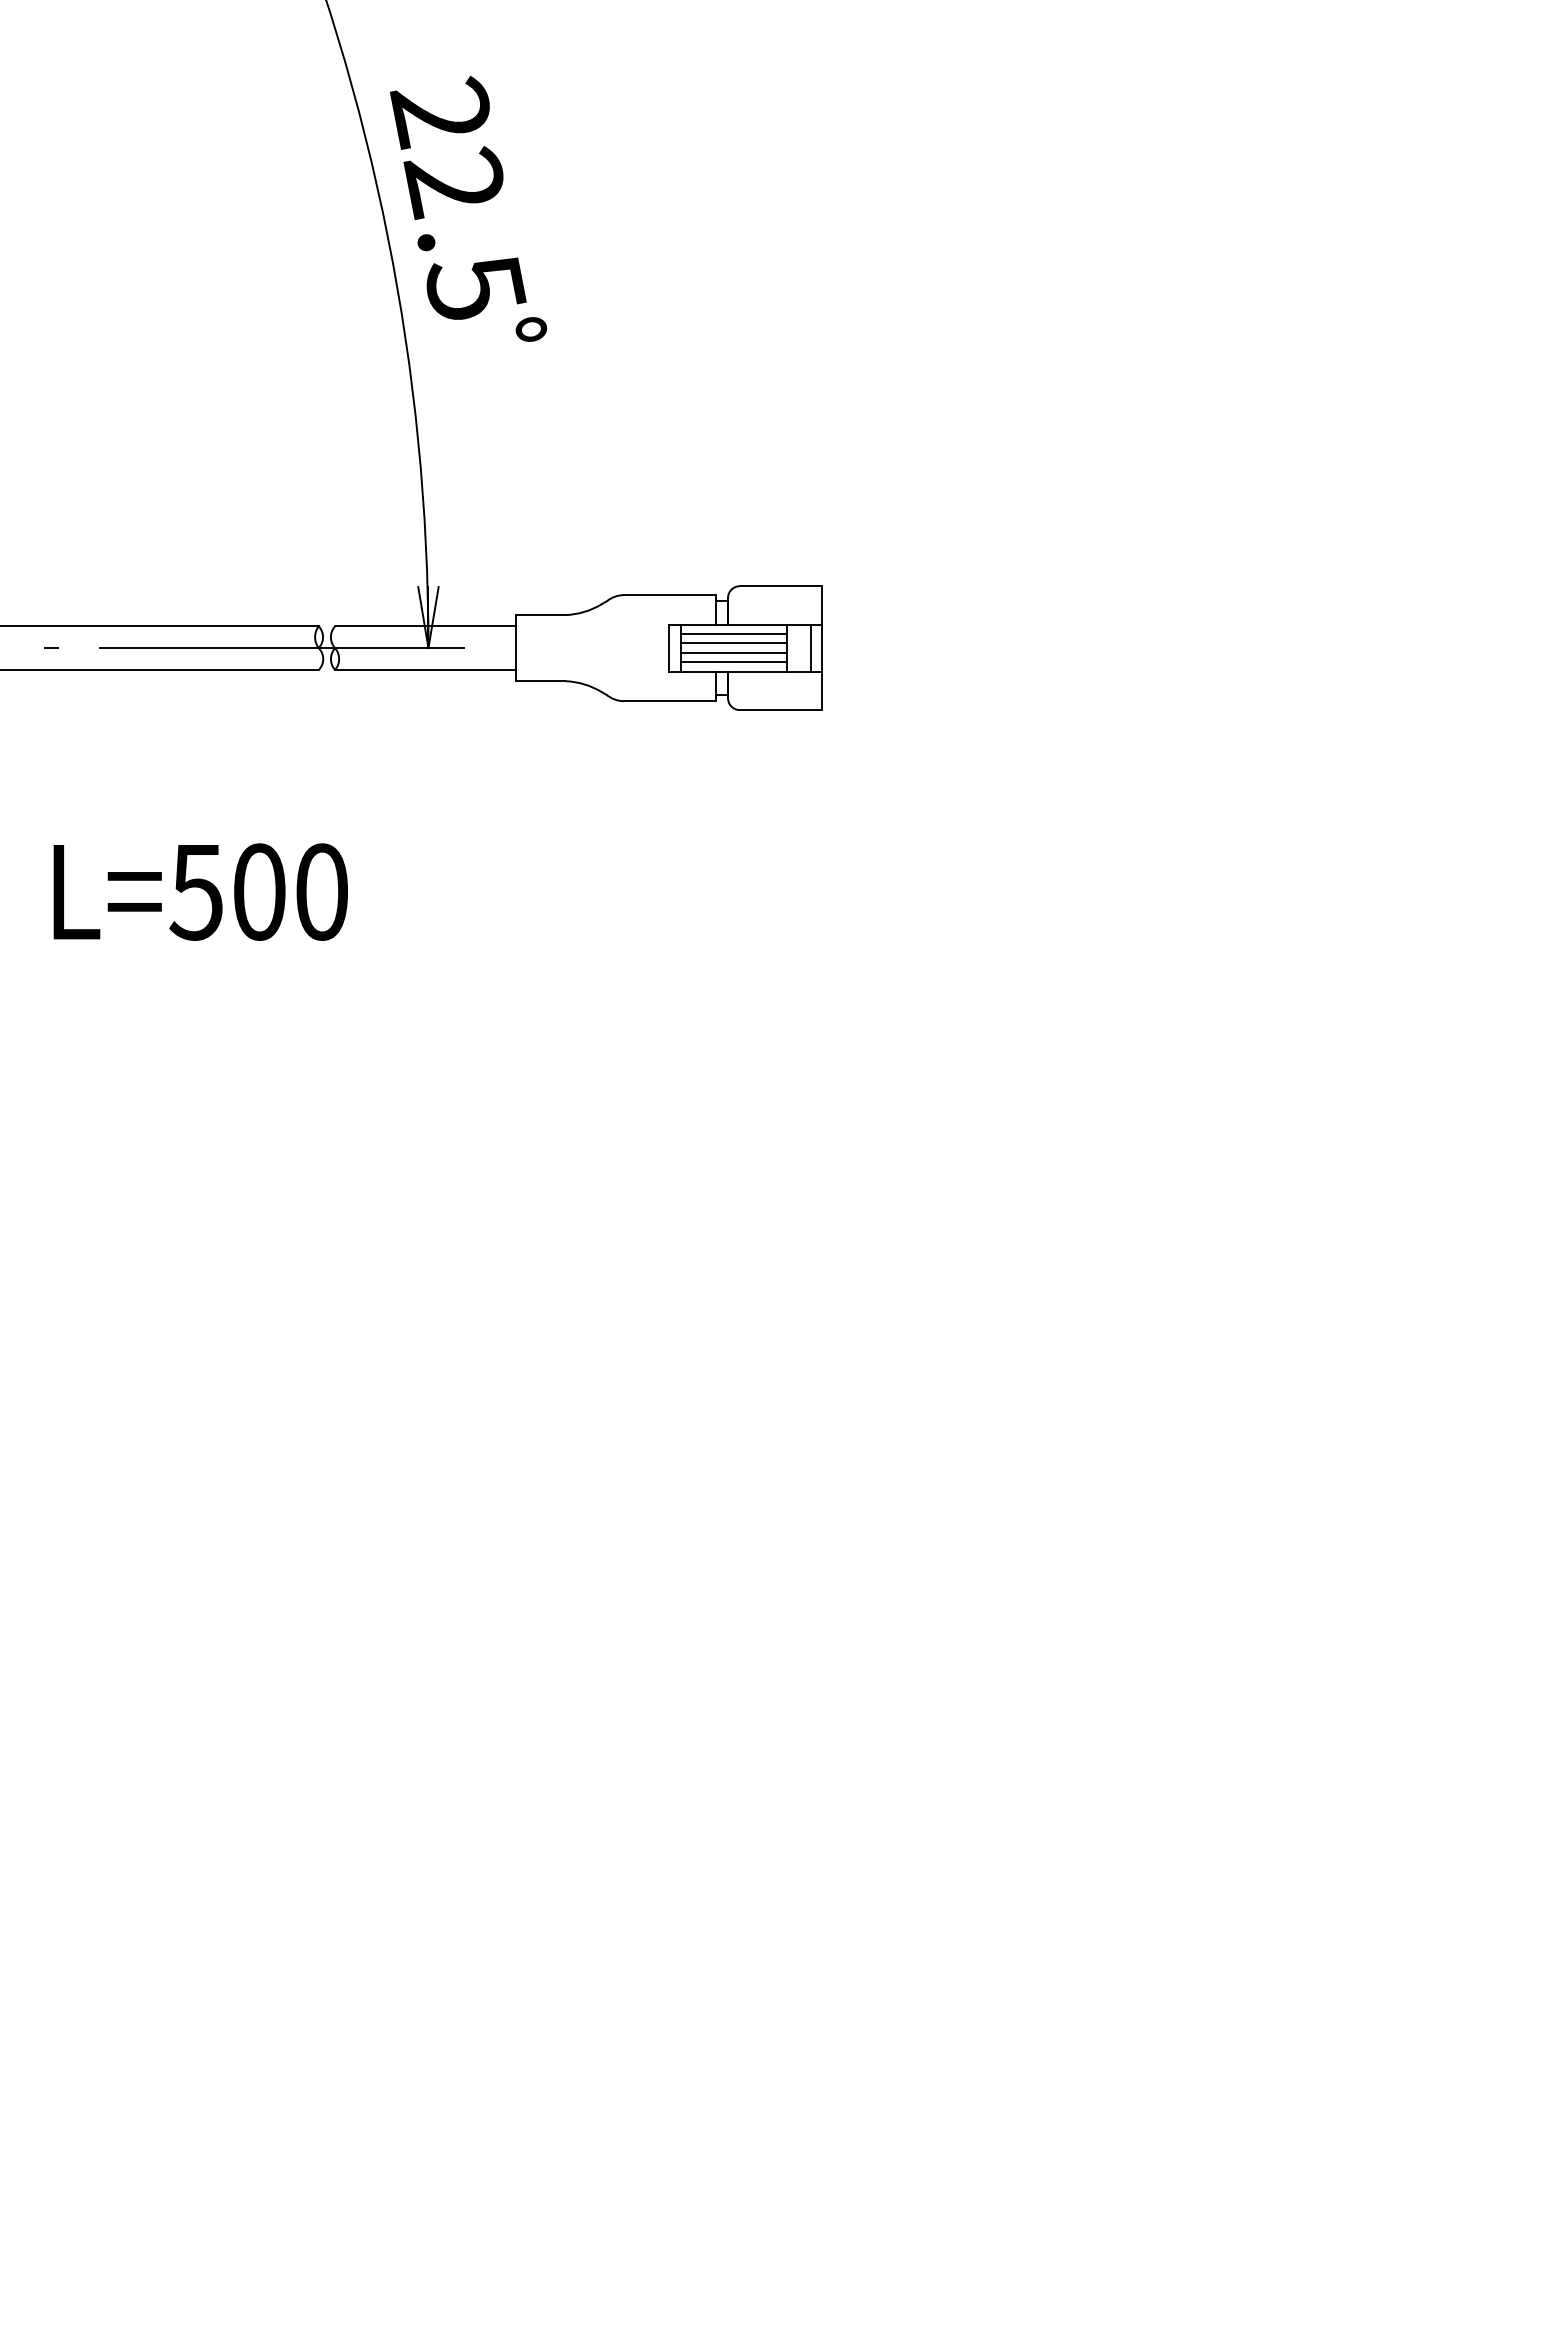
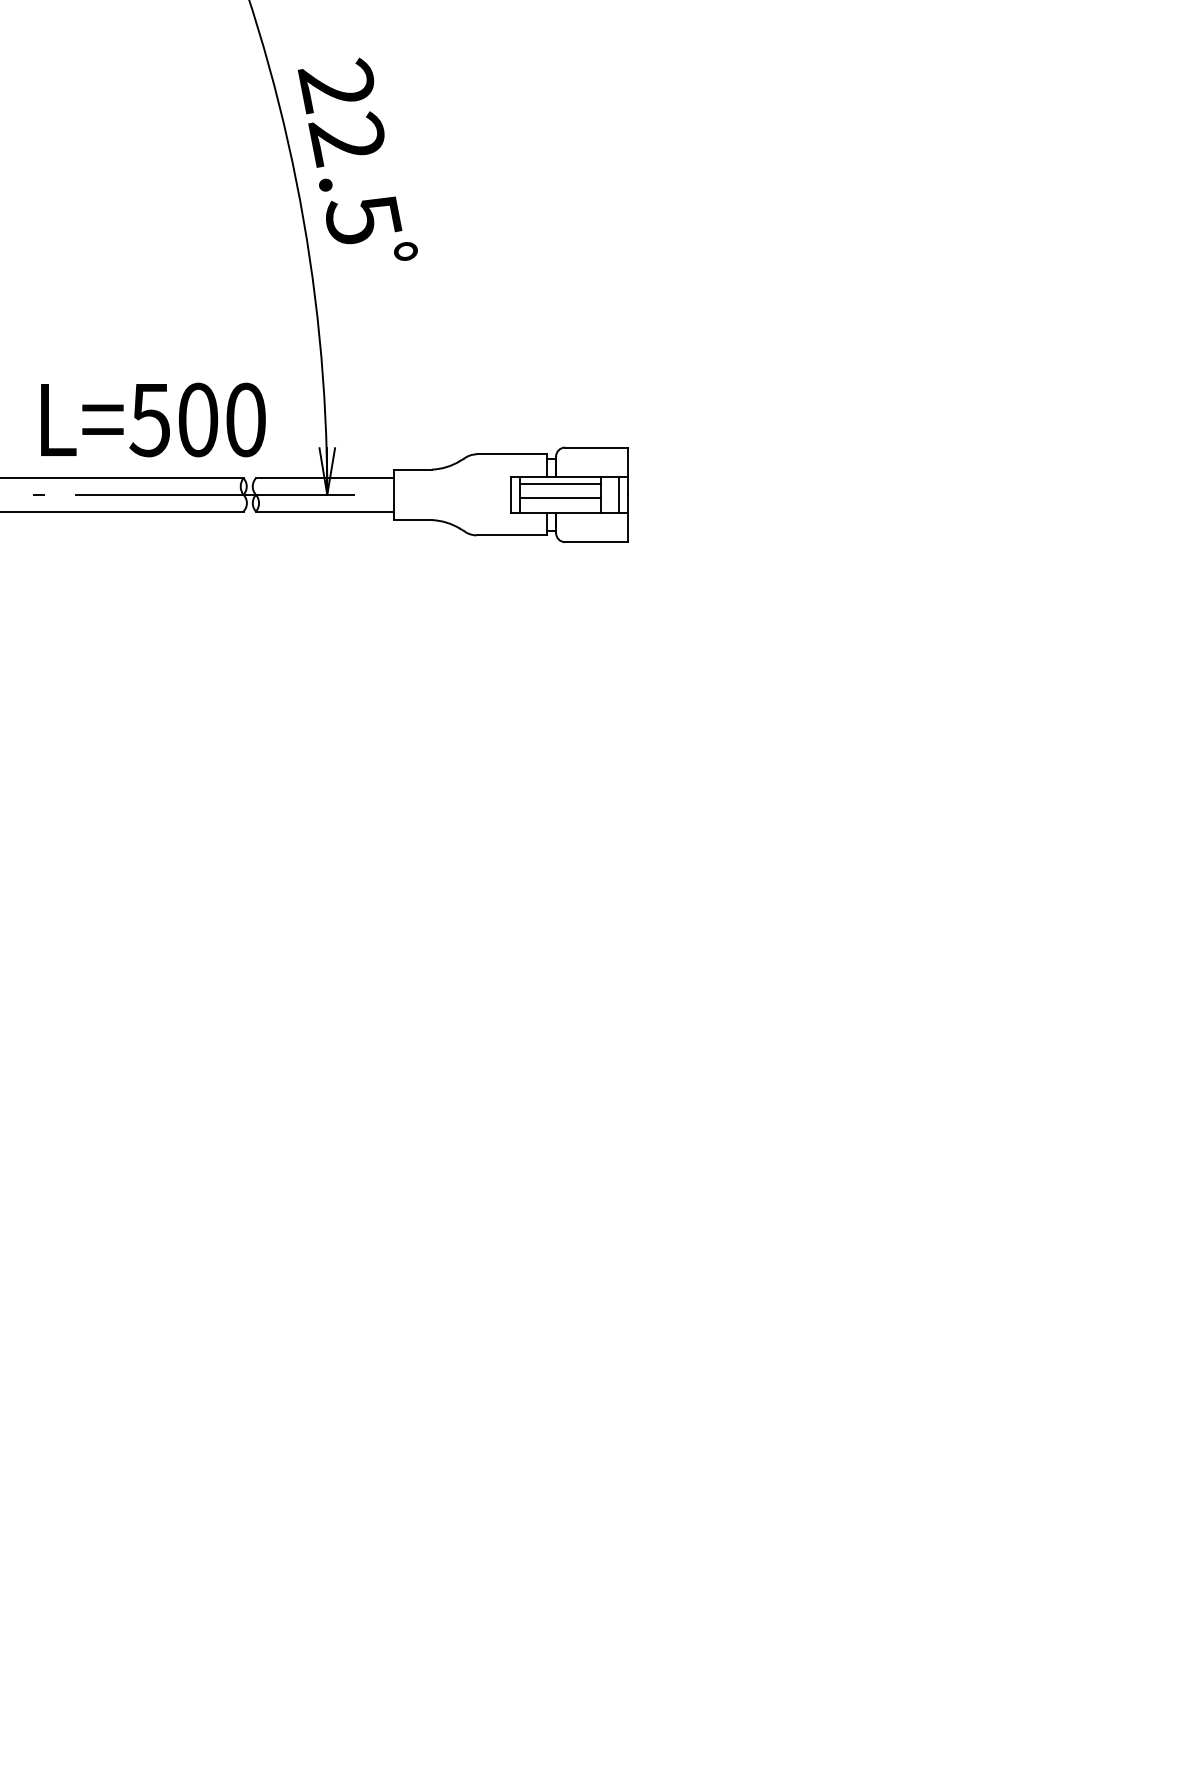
line: (733, 643) -> (560, 491), removed
line: (733, 662) -> (560, 505), removed
text: (200, 891) -> (153, 419), moved

